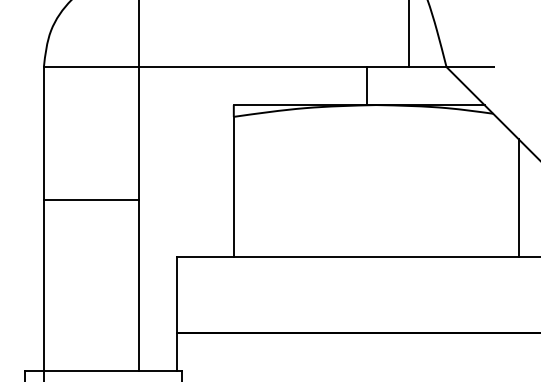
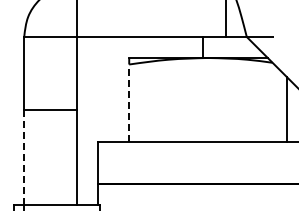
line: (234, 187) -> (129, 103), solid -> dashed
line: (44, 285) -> (24, 157), solid -> dashed

